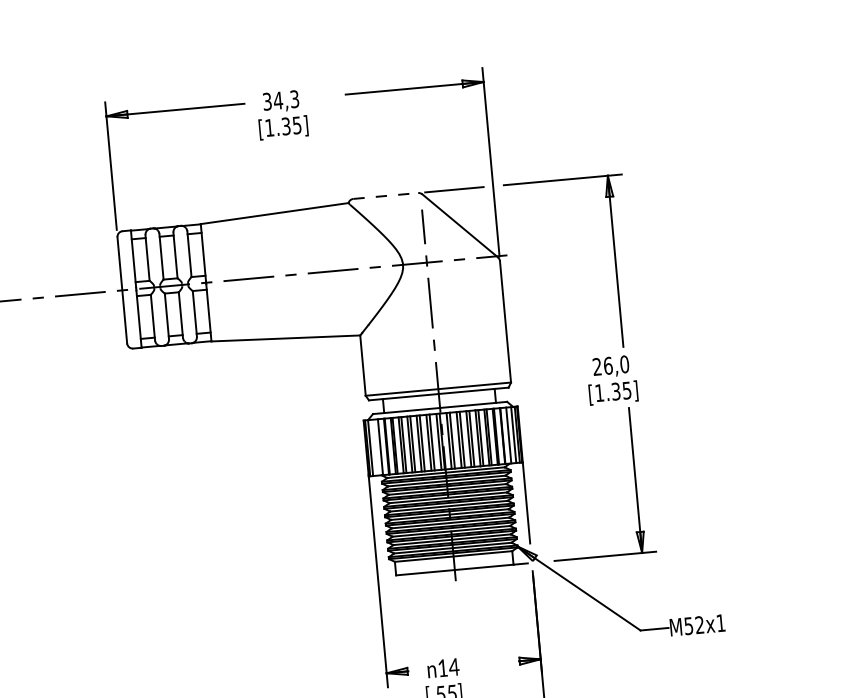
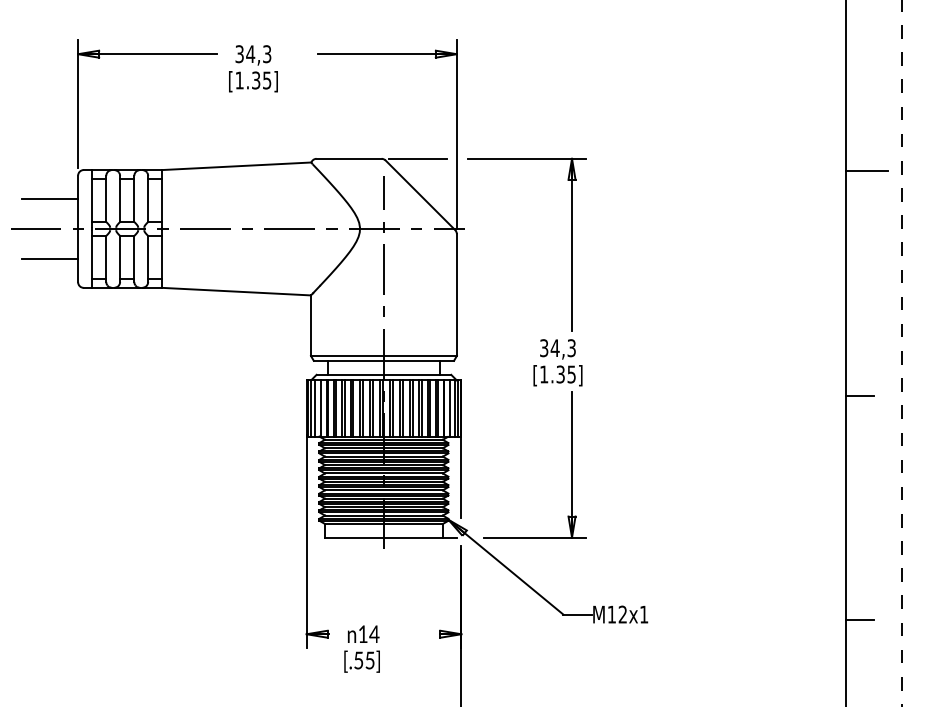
line: (386, 195) -> (349, 158), dashed -> solid
line: (92, 262) -> (50, 198), added
line: (97, 323) -> (50, 259), added
text: (611, 365) -> (558, 348), 26,0 -> 34,3
line: (374, 447) -> (315, 408), added
text: (688, 626) -> (611, 614), M52x1 -> M12x1

